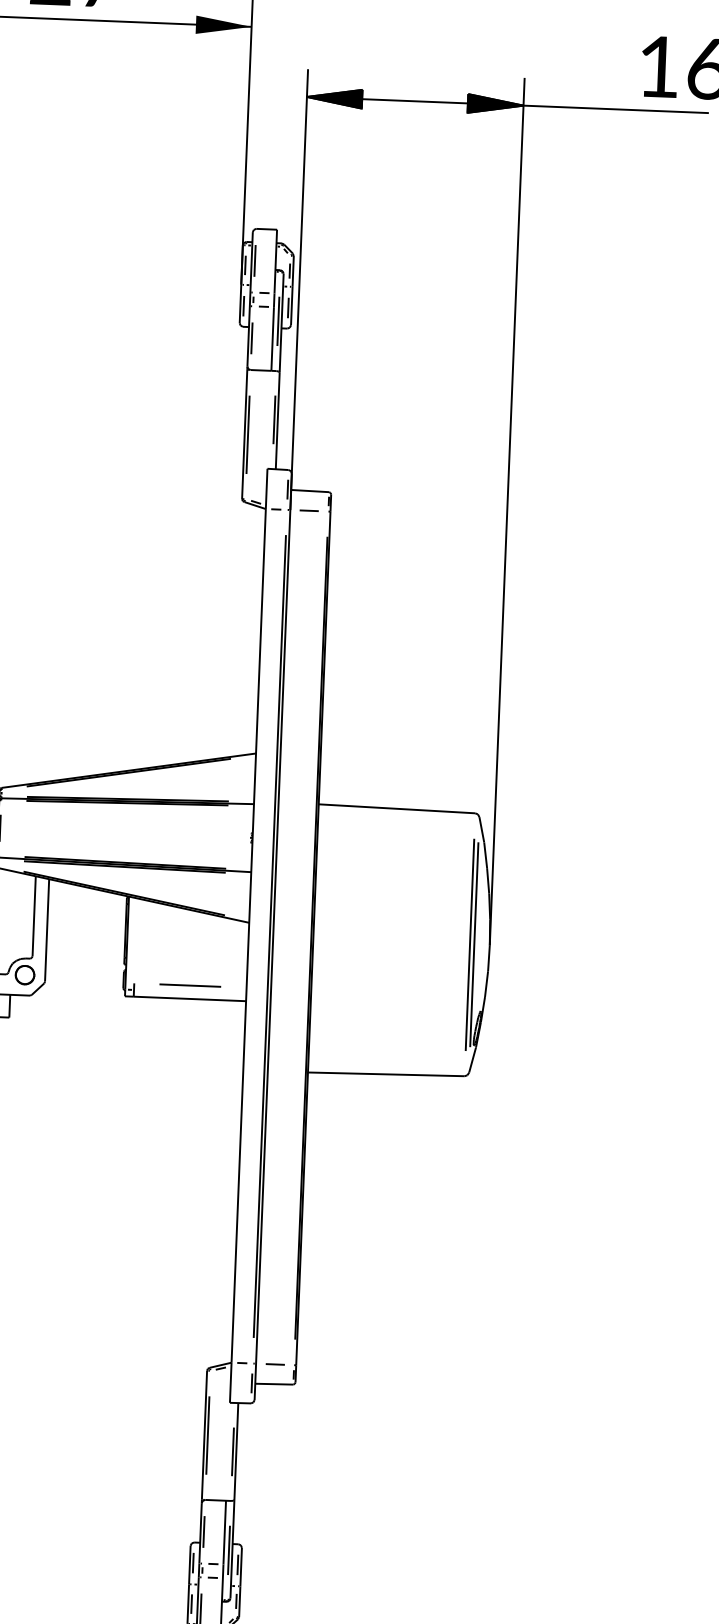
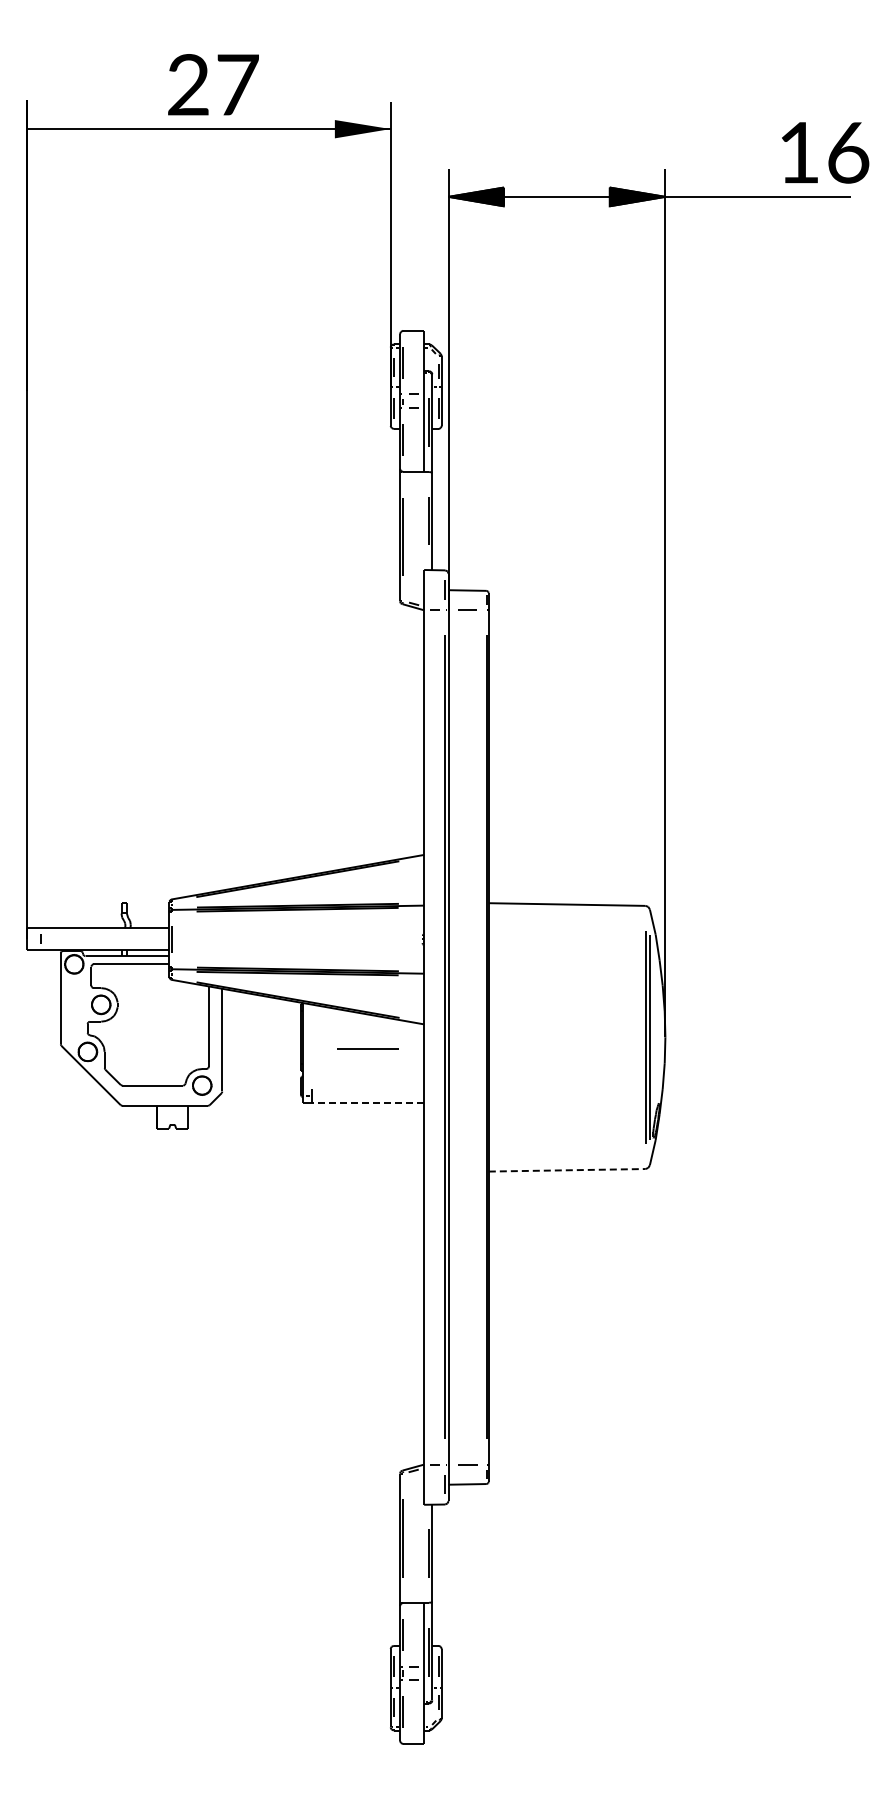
line: (190, 984) -> (367, 1048), moved
line: (189, 998) -> (367, 1102), solid -> dashed
line: (386, 1074) -> (567, 1170), solid -> dashed

